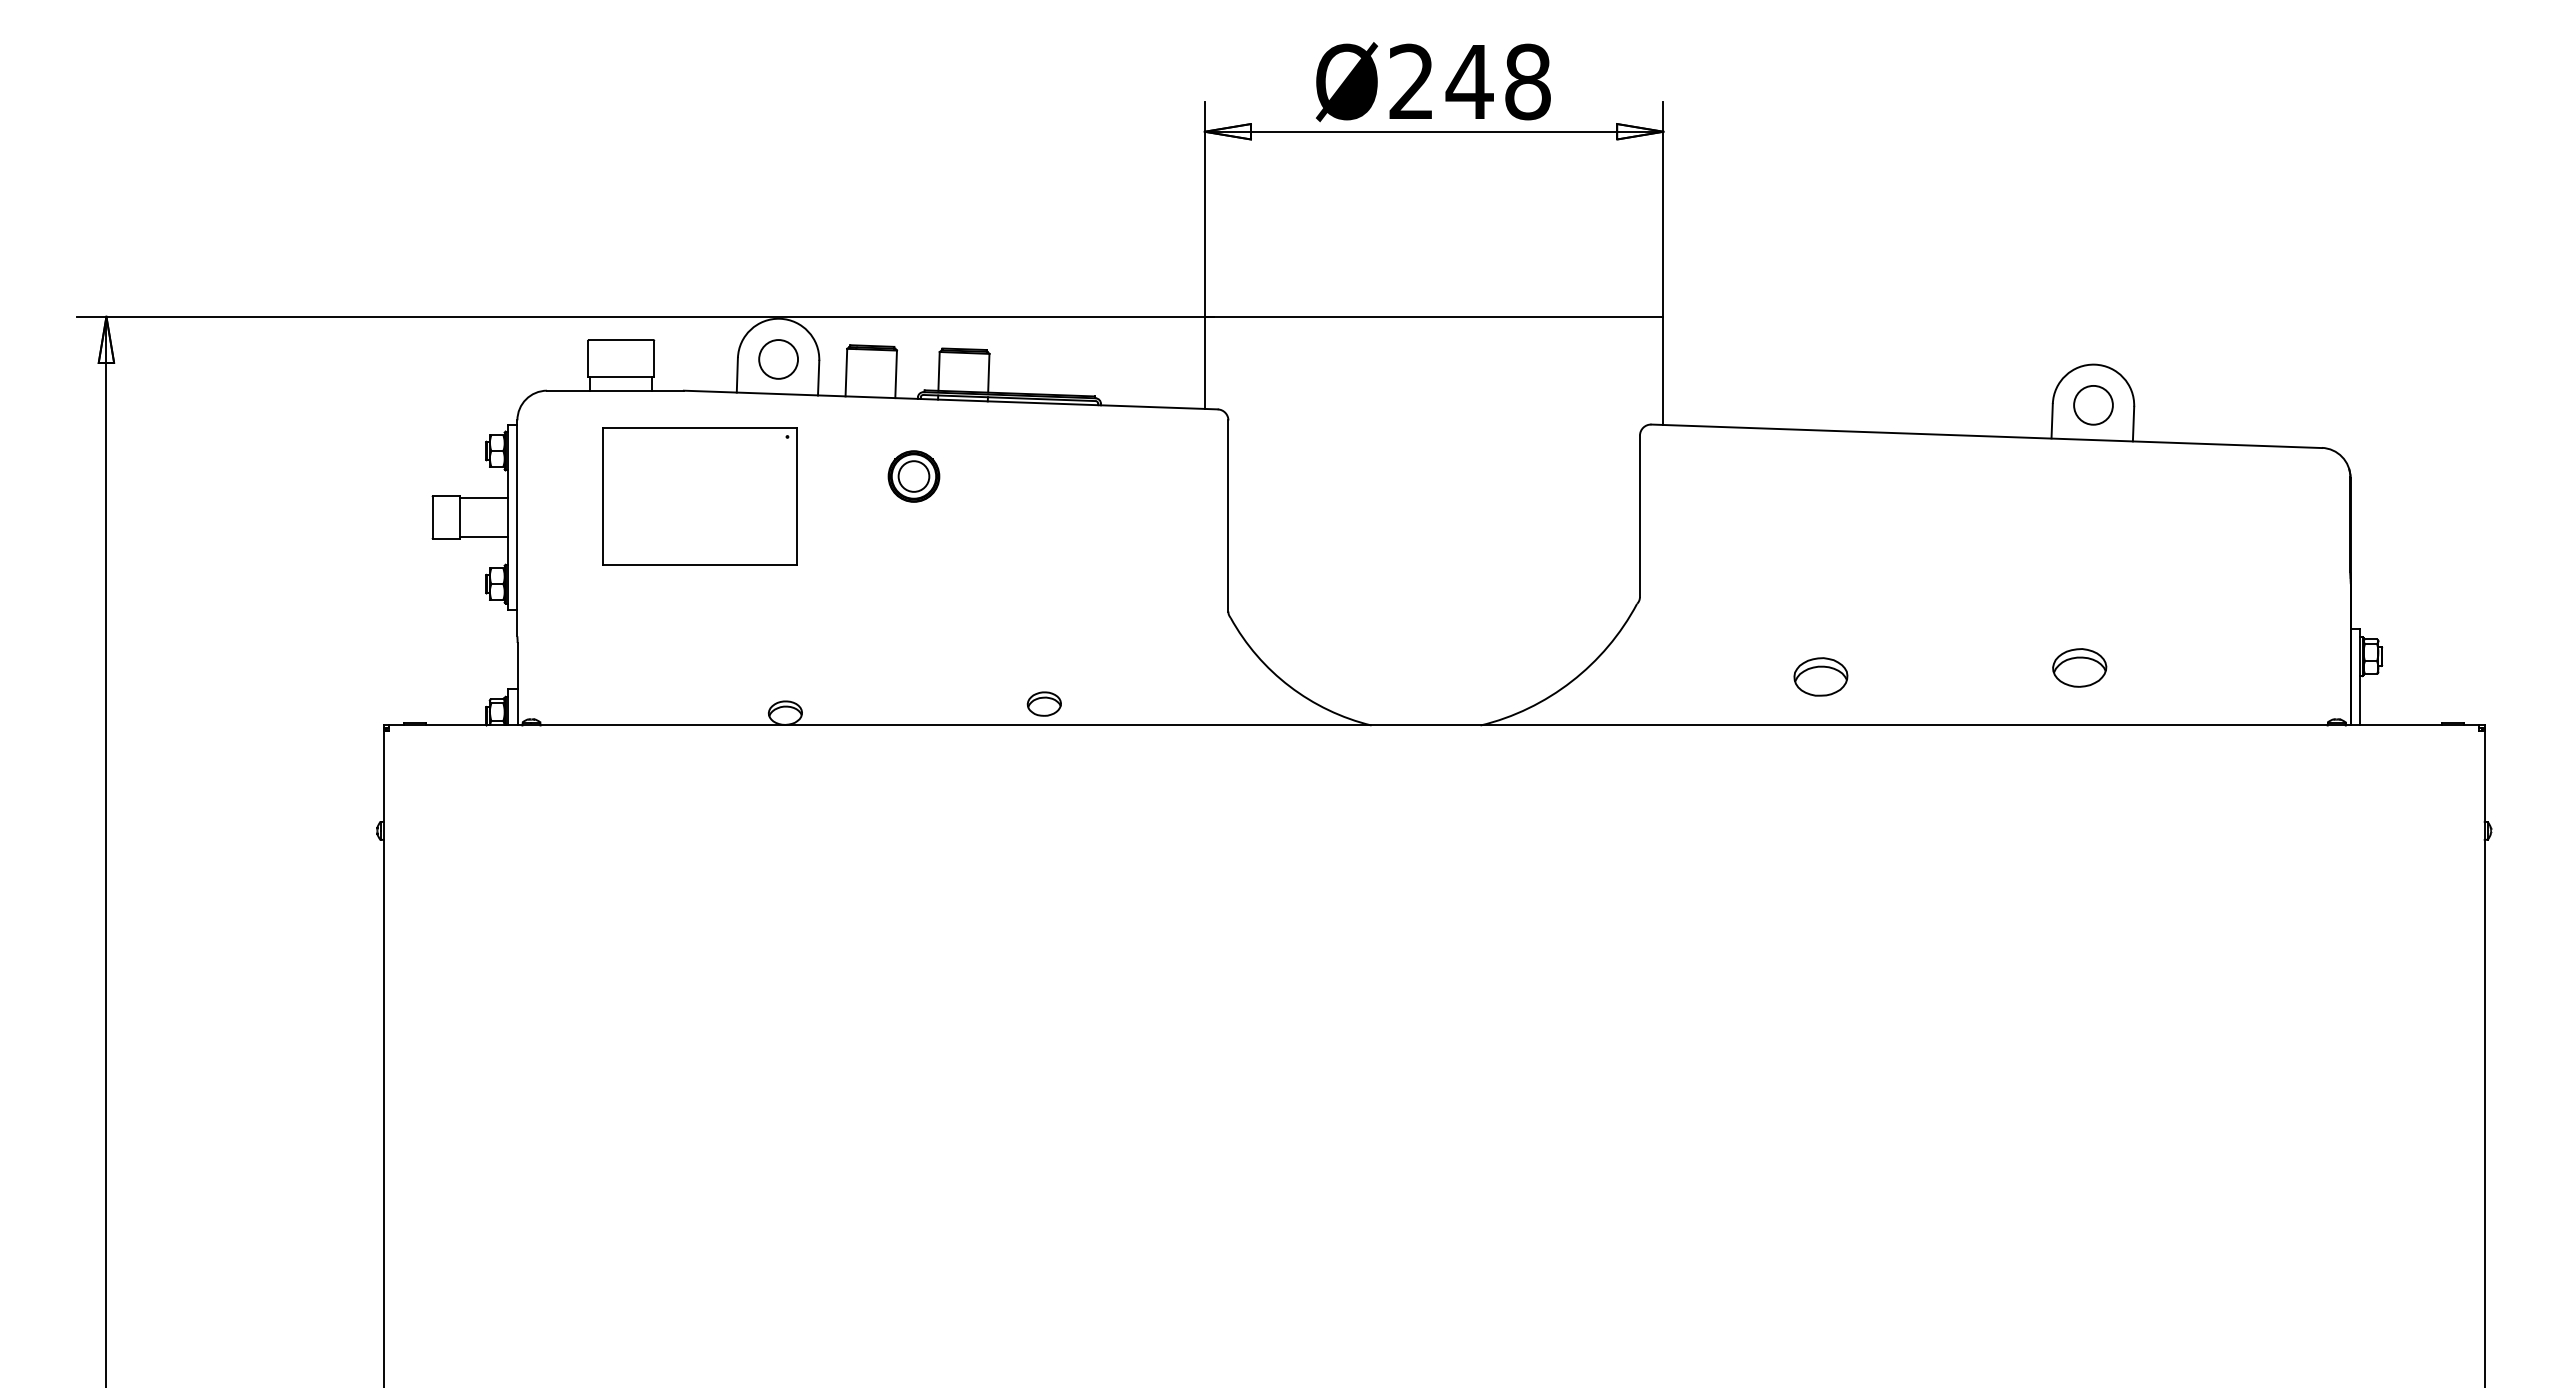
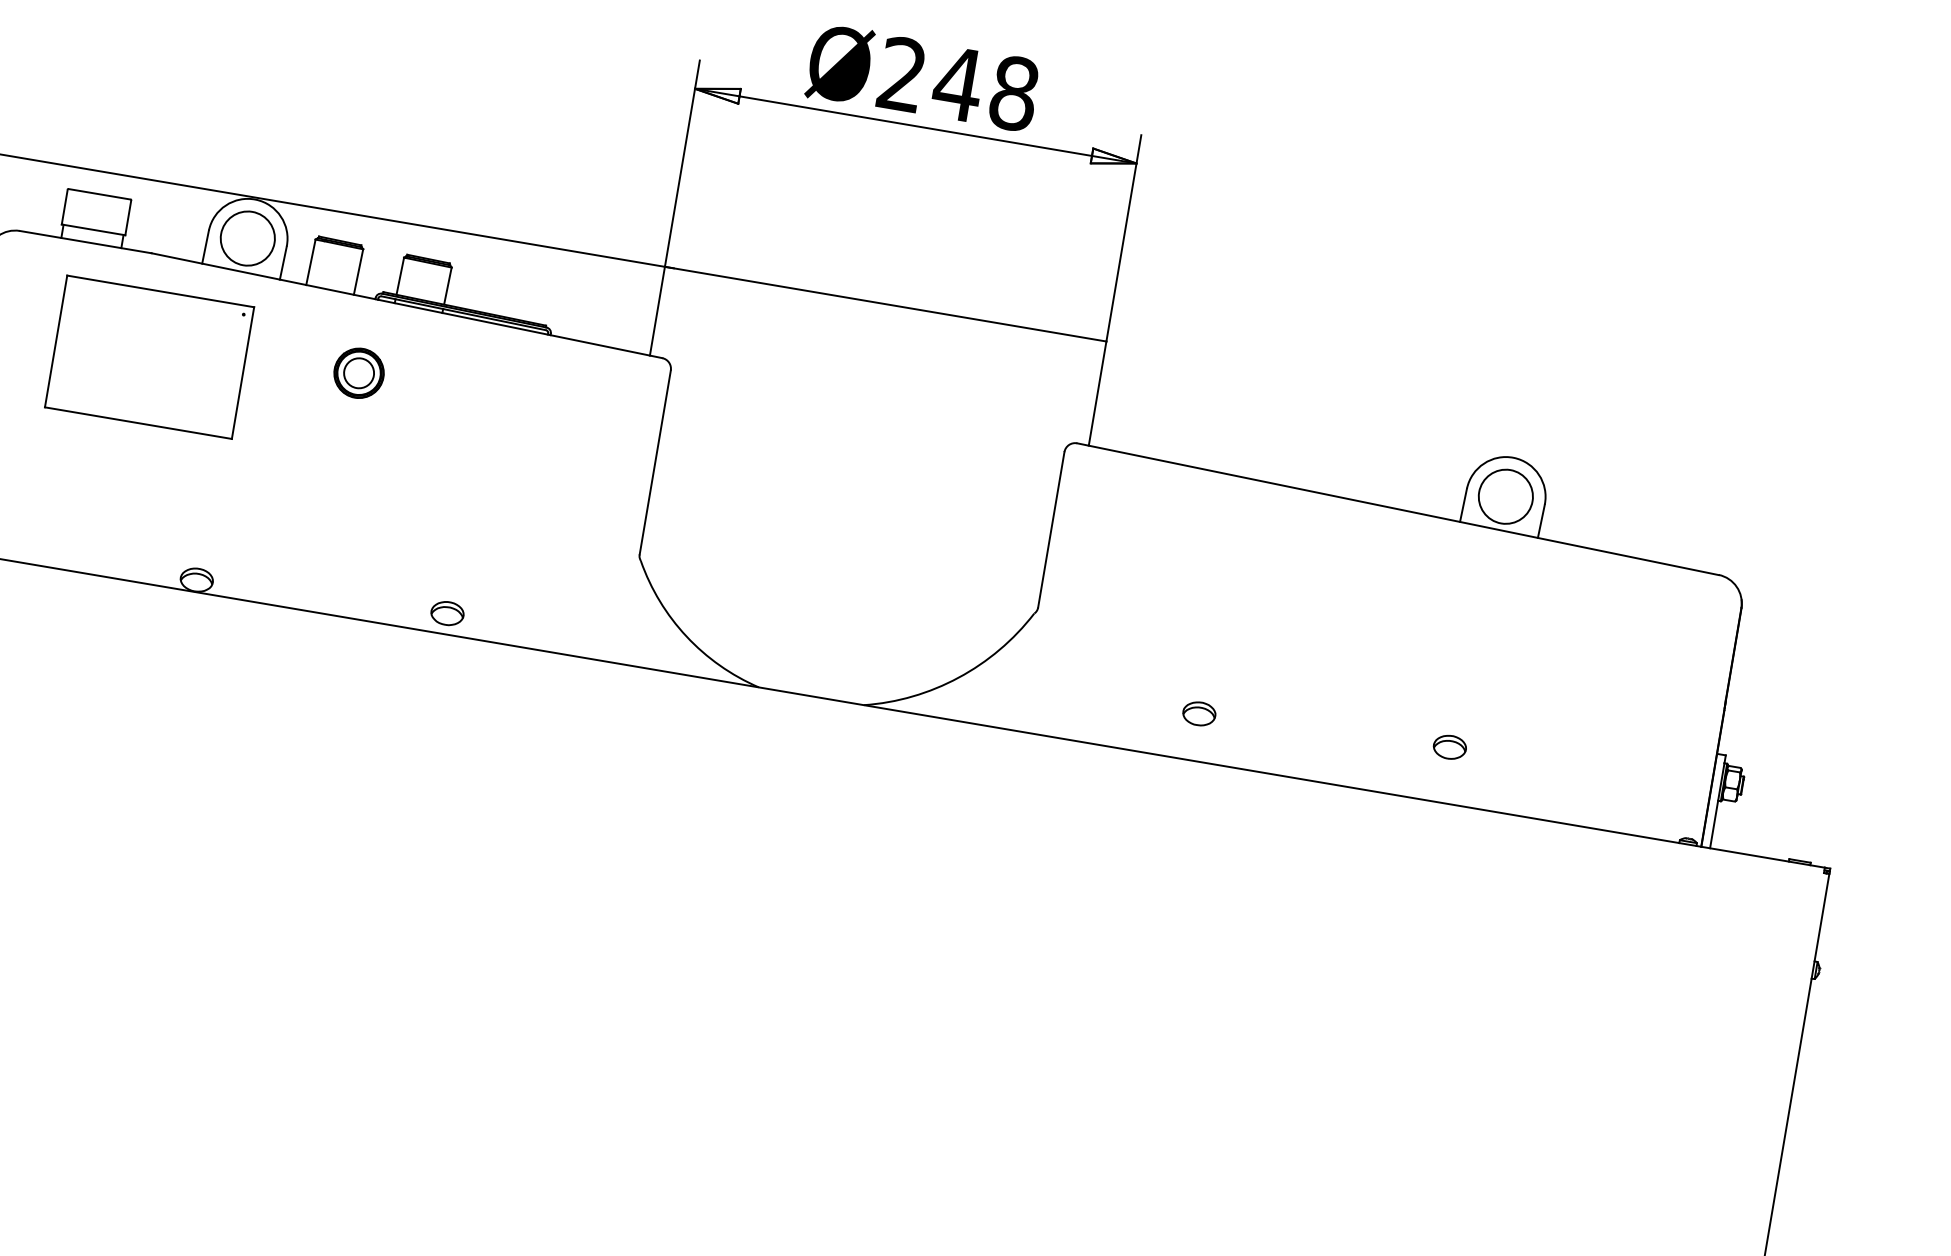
circle: (778, 359) -> (247, 238), size x1.43
circle: (2093, 405) -> (1505, 496), size x1.43
part: (2079, 667) -> (1449, 746), size x0.62
part: (1820, 676) -> (1198, 713), size x0.62

